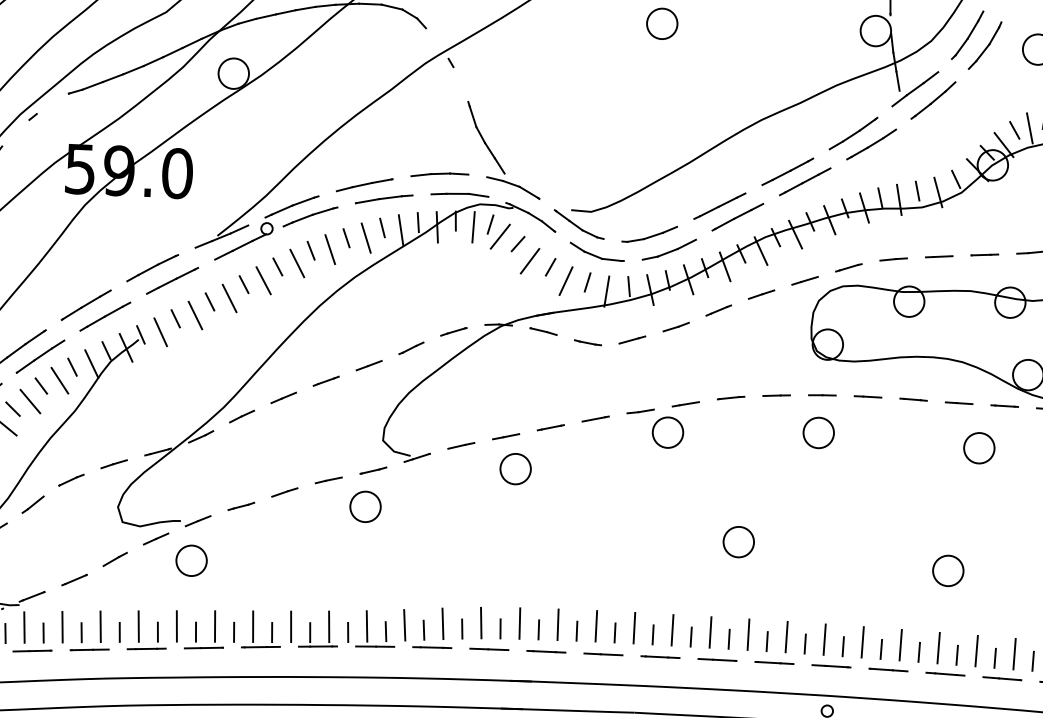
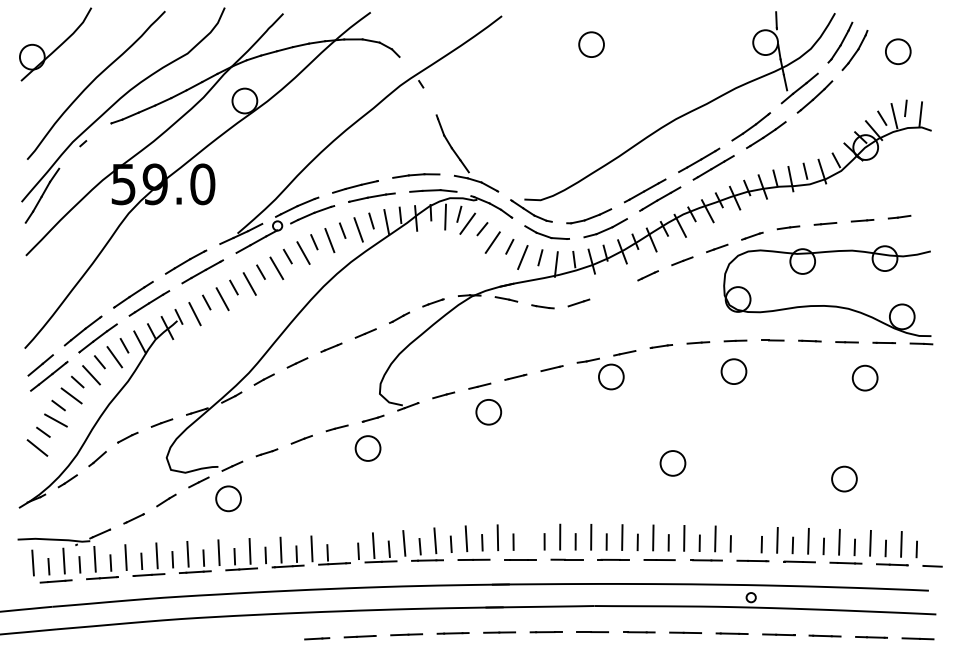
line: (676, 326) -> (614, 290), removed
line: (557, 623) -> (528, 536), removed
line: (328, 626) -> (342, 547), removed
line: (824, 639) -> (746, 539), removed

